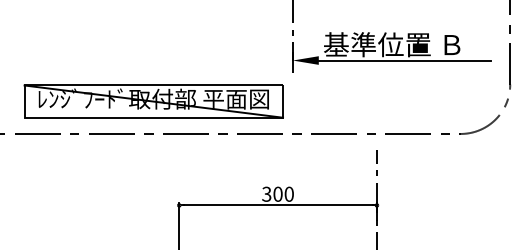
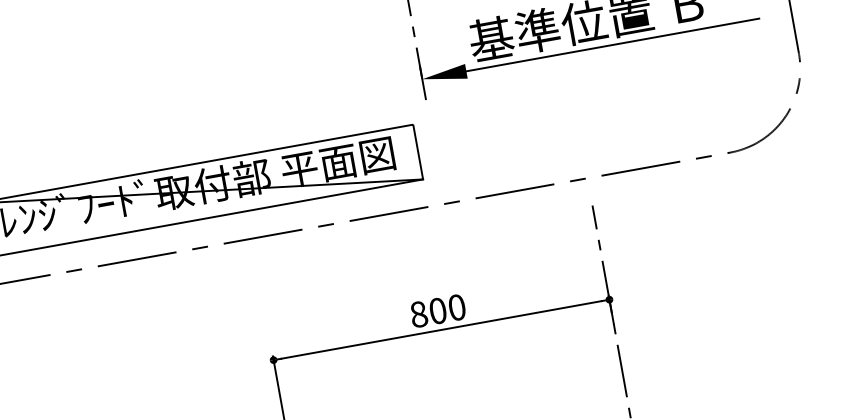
text: (266, 193) -> (418, 313), 300 -> 800

